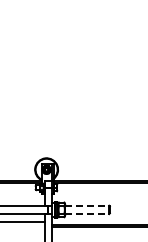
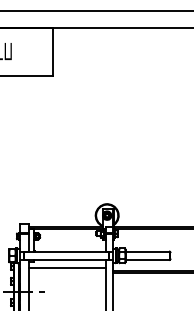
line: (87, 205) -> (148, 251), dashed -> solid
line: (87, 213) -> (148, 259), dashed -> solid

